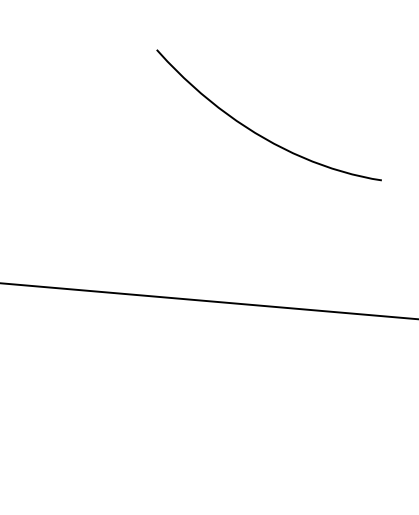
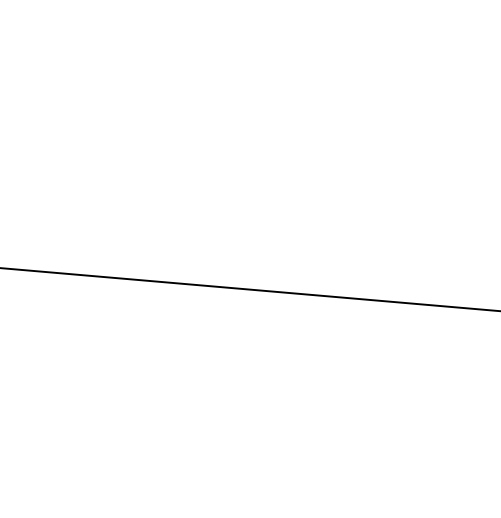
curve: (259, 133) -> (368, 134), removed

